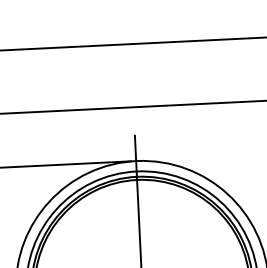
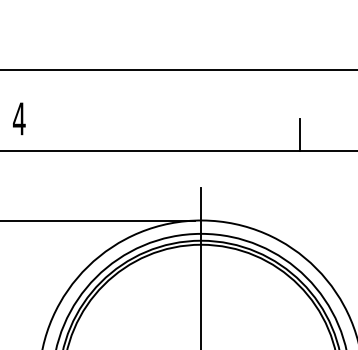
line: (209, 90) -> (299, 134), added

